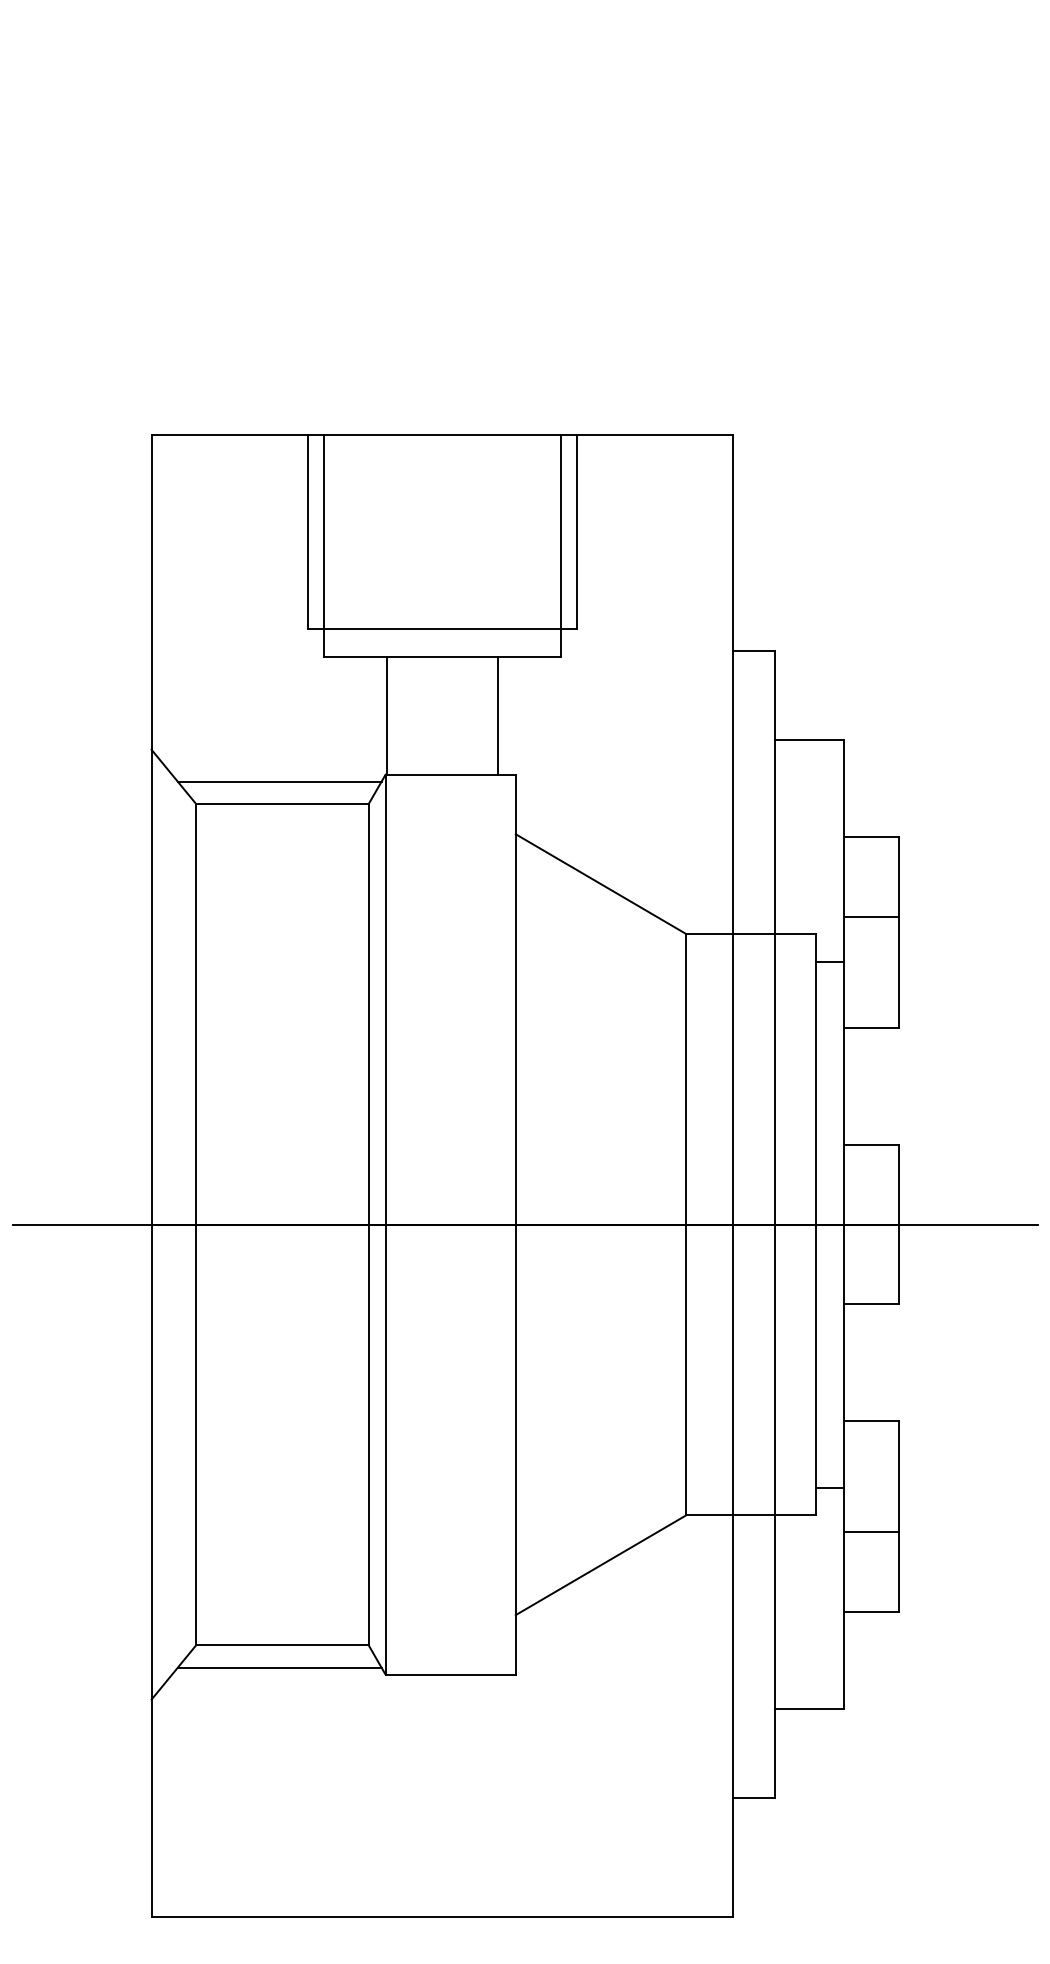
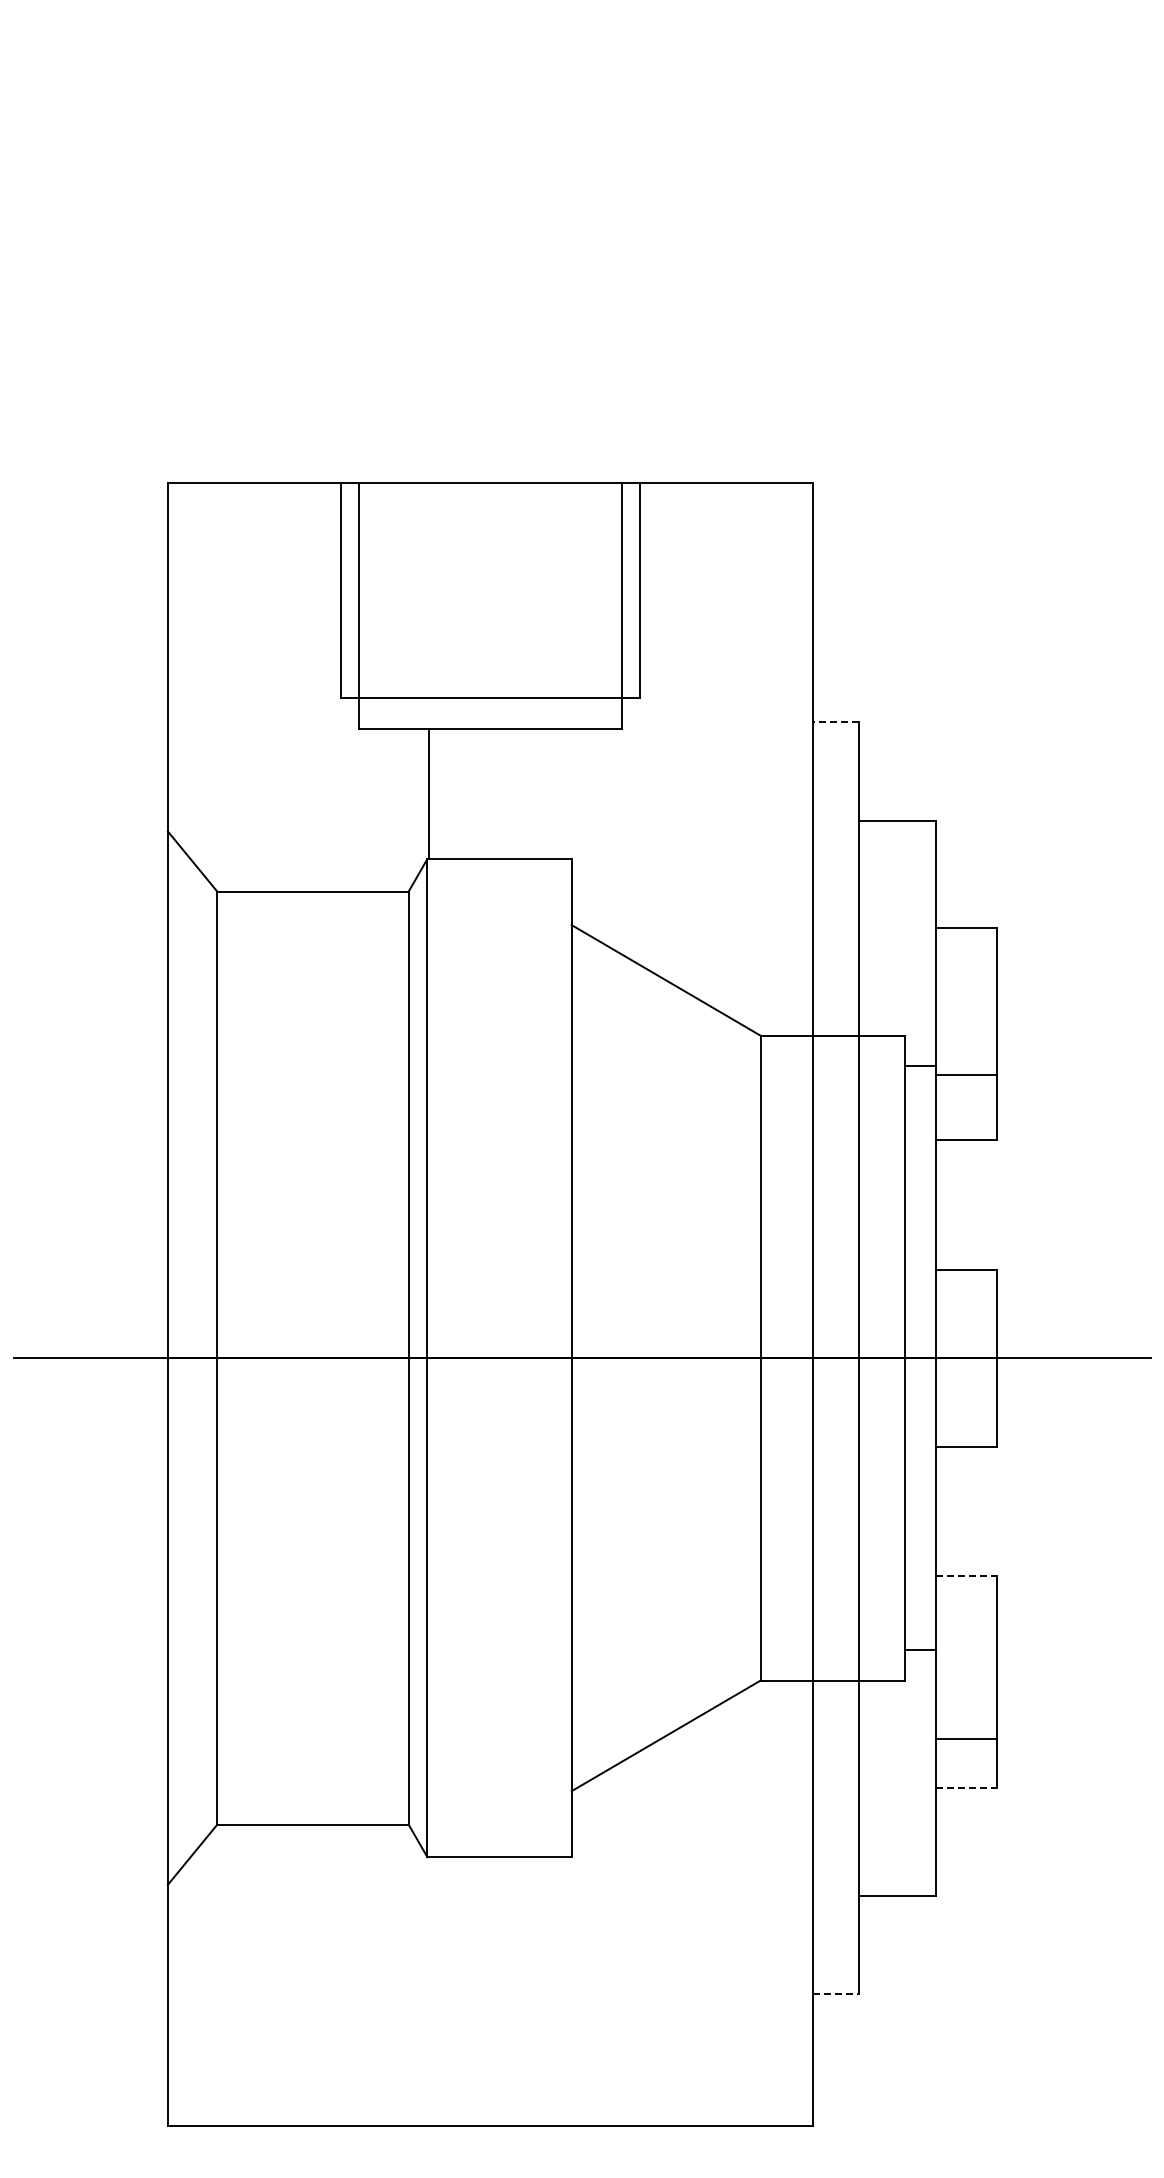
line: (753, 651) -> (835, 722), solid -> dashed
line: (497, 715) -> (551, 793), removed
line: (279, 781) -> (309, 866), removed
line: (871, 917) -> (966, 1075), moved
line: (871, 1421) -> (966, 1576), solid -> dashed
line: (871, 1532) -> (966, 1739), moved
line: (871, 1612) -> (966, 1788), solid -> dashed
line: (279, 1667) -> (309, 1849), removed
line: (754, 1797) -> (836, 1993), solid -> dashed

